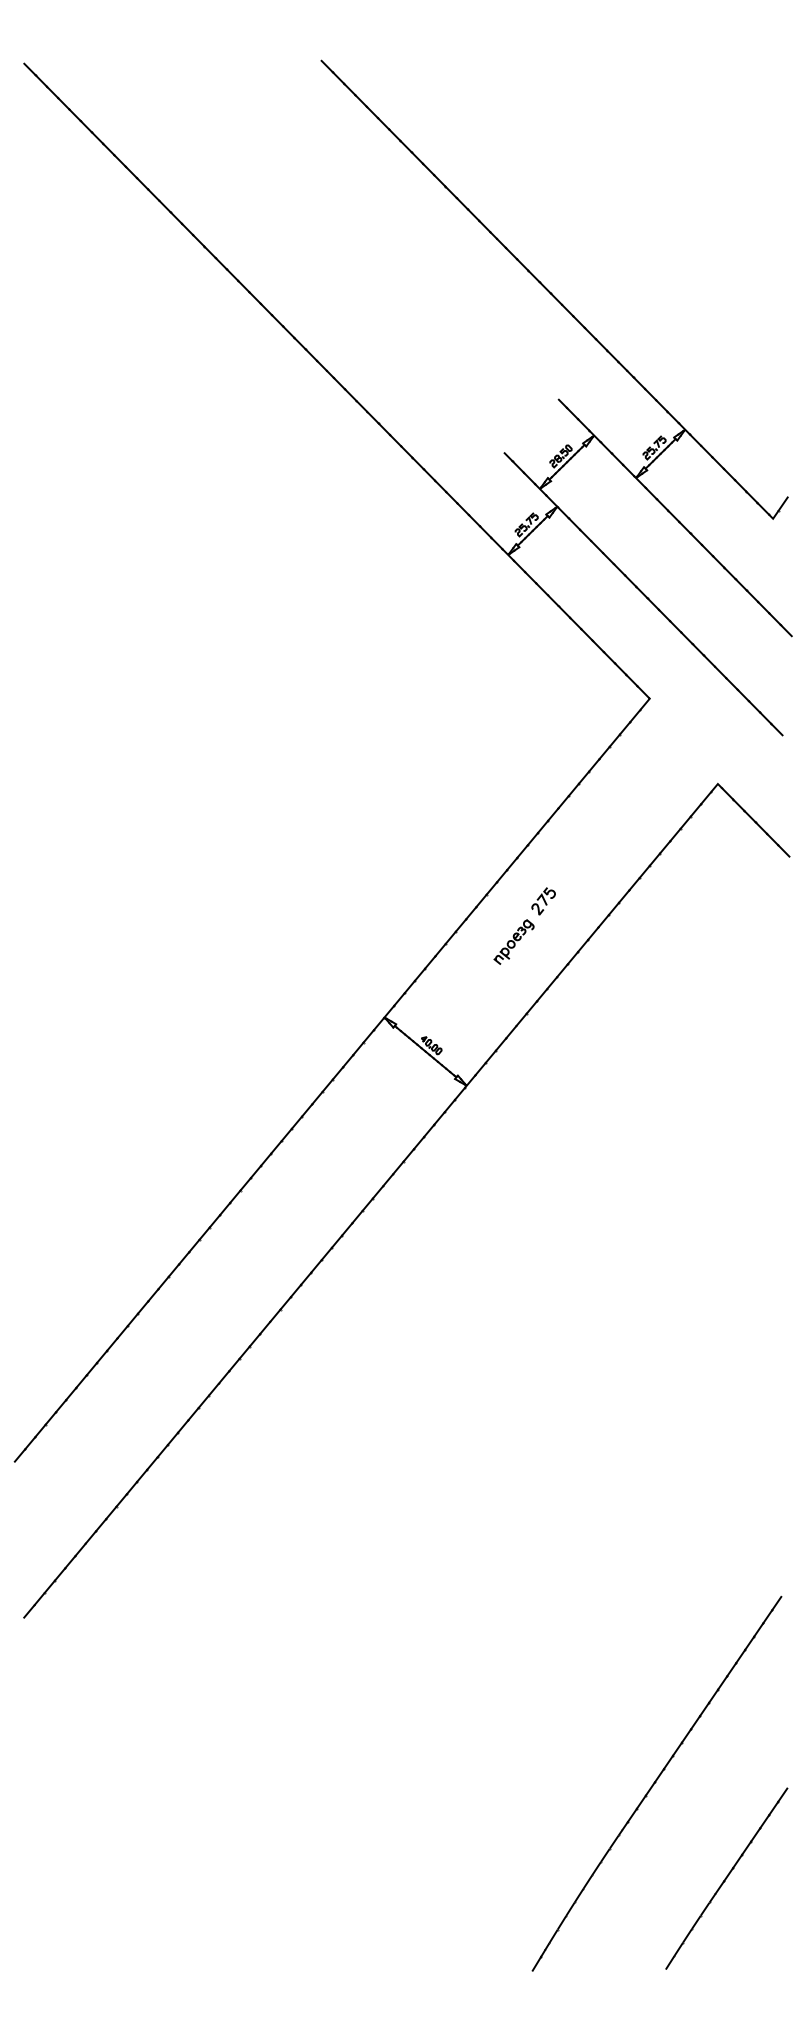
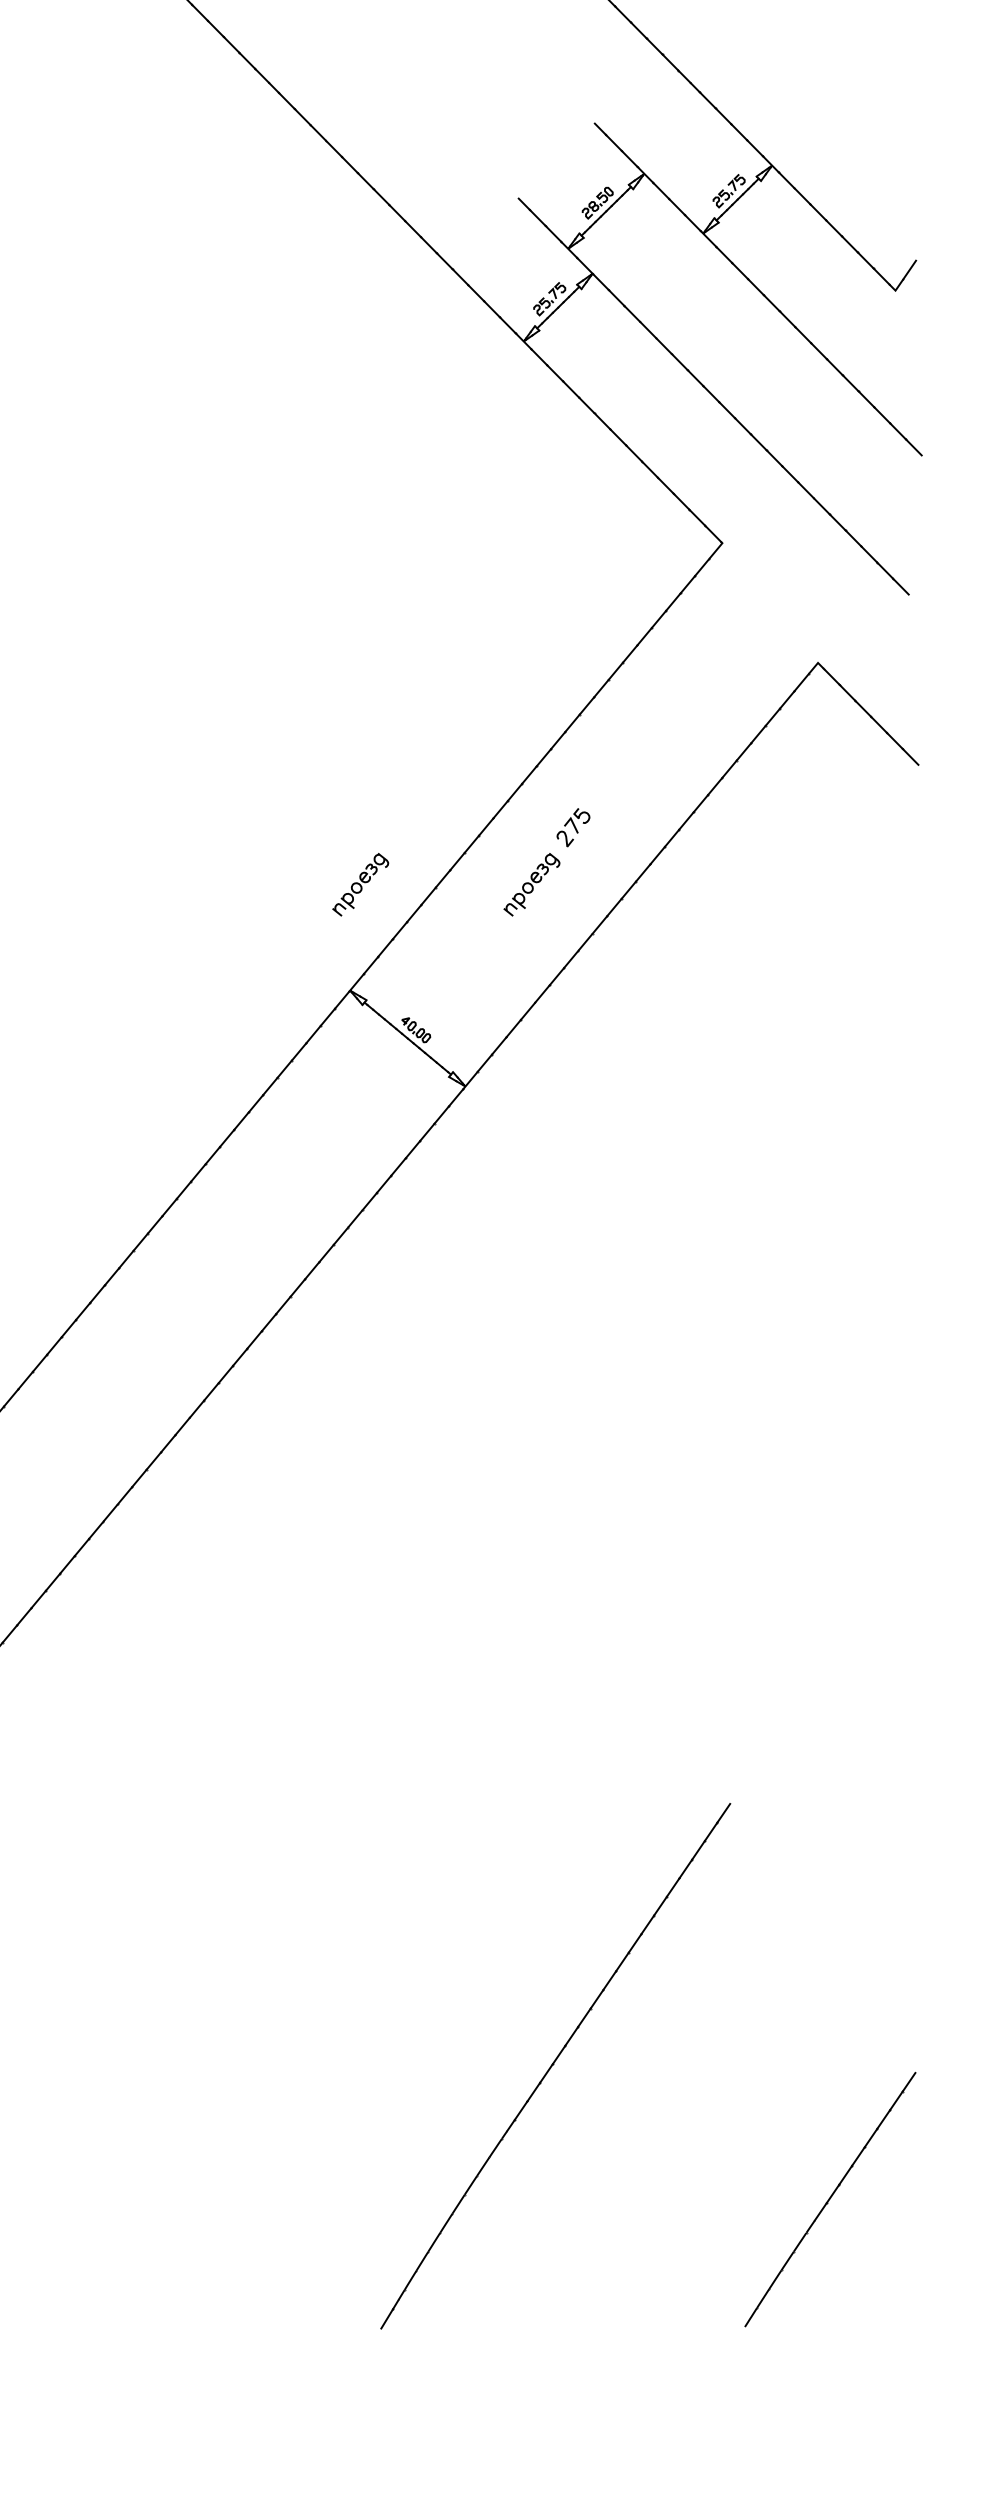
part: (391, 941) -> (359, 883), added
part: (656, 1783) -> (555, 2065), moved

